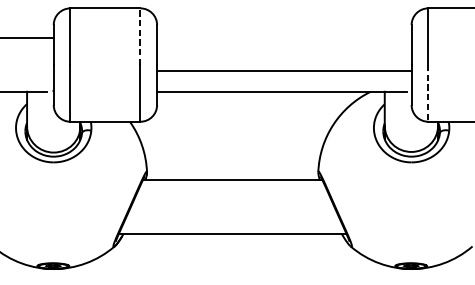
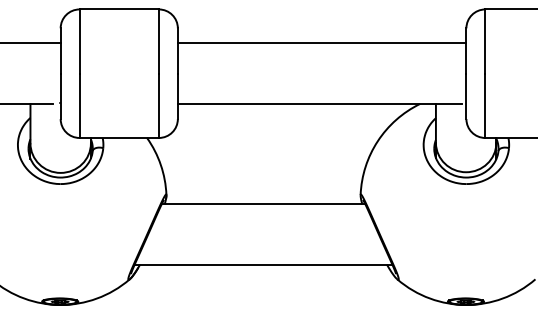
line: (140, 36) -> (158, 41), dashed -> solid
line: (283, 71) -> (321, 43), moved
line: (428, 93) -> (485, 106), dashed -> solid

